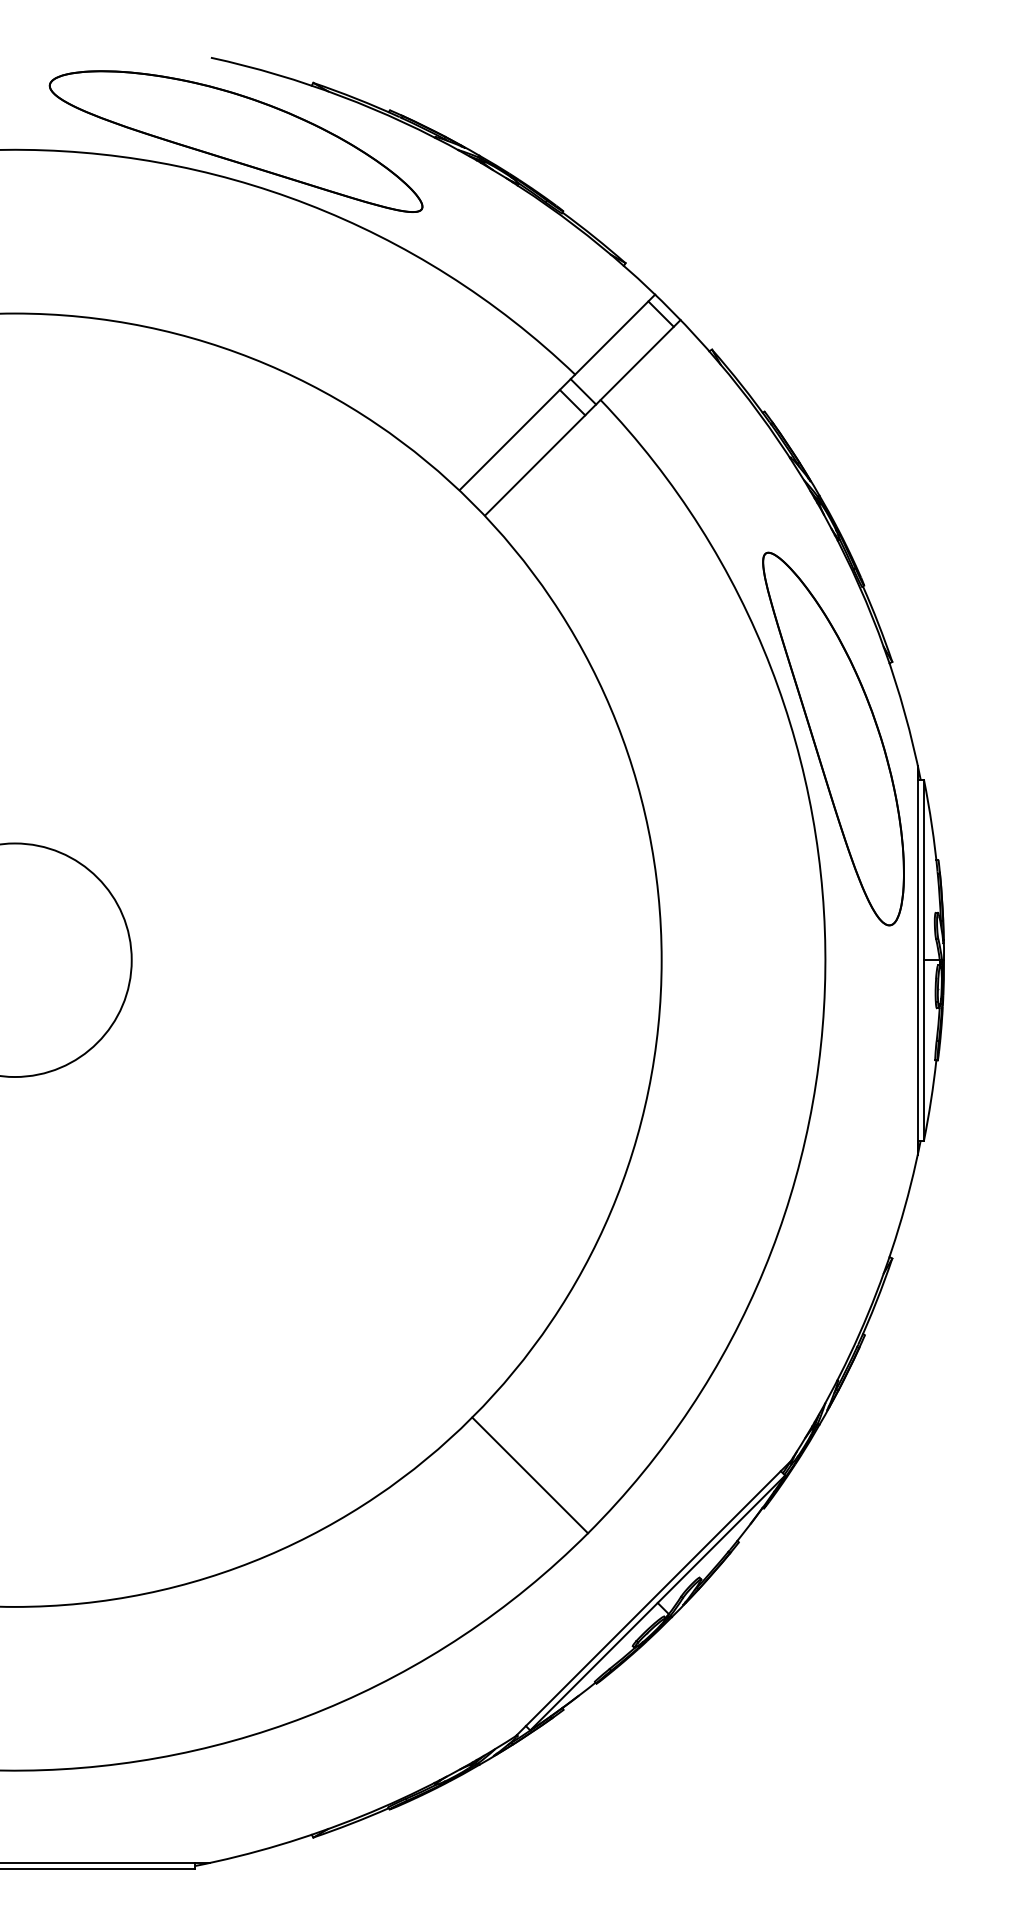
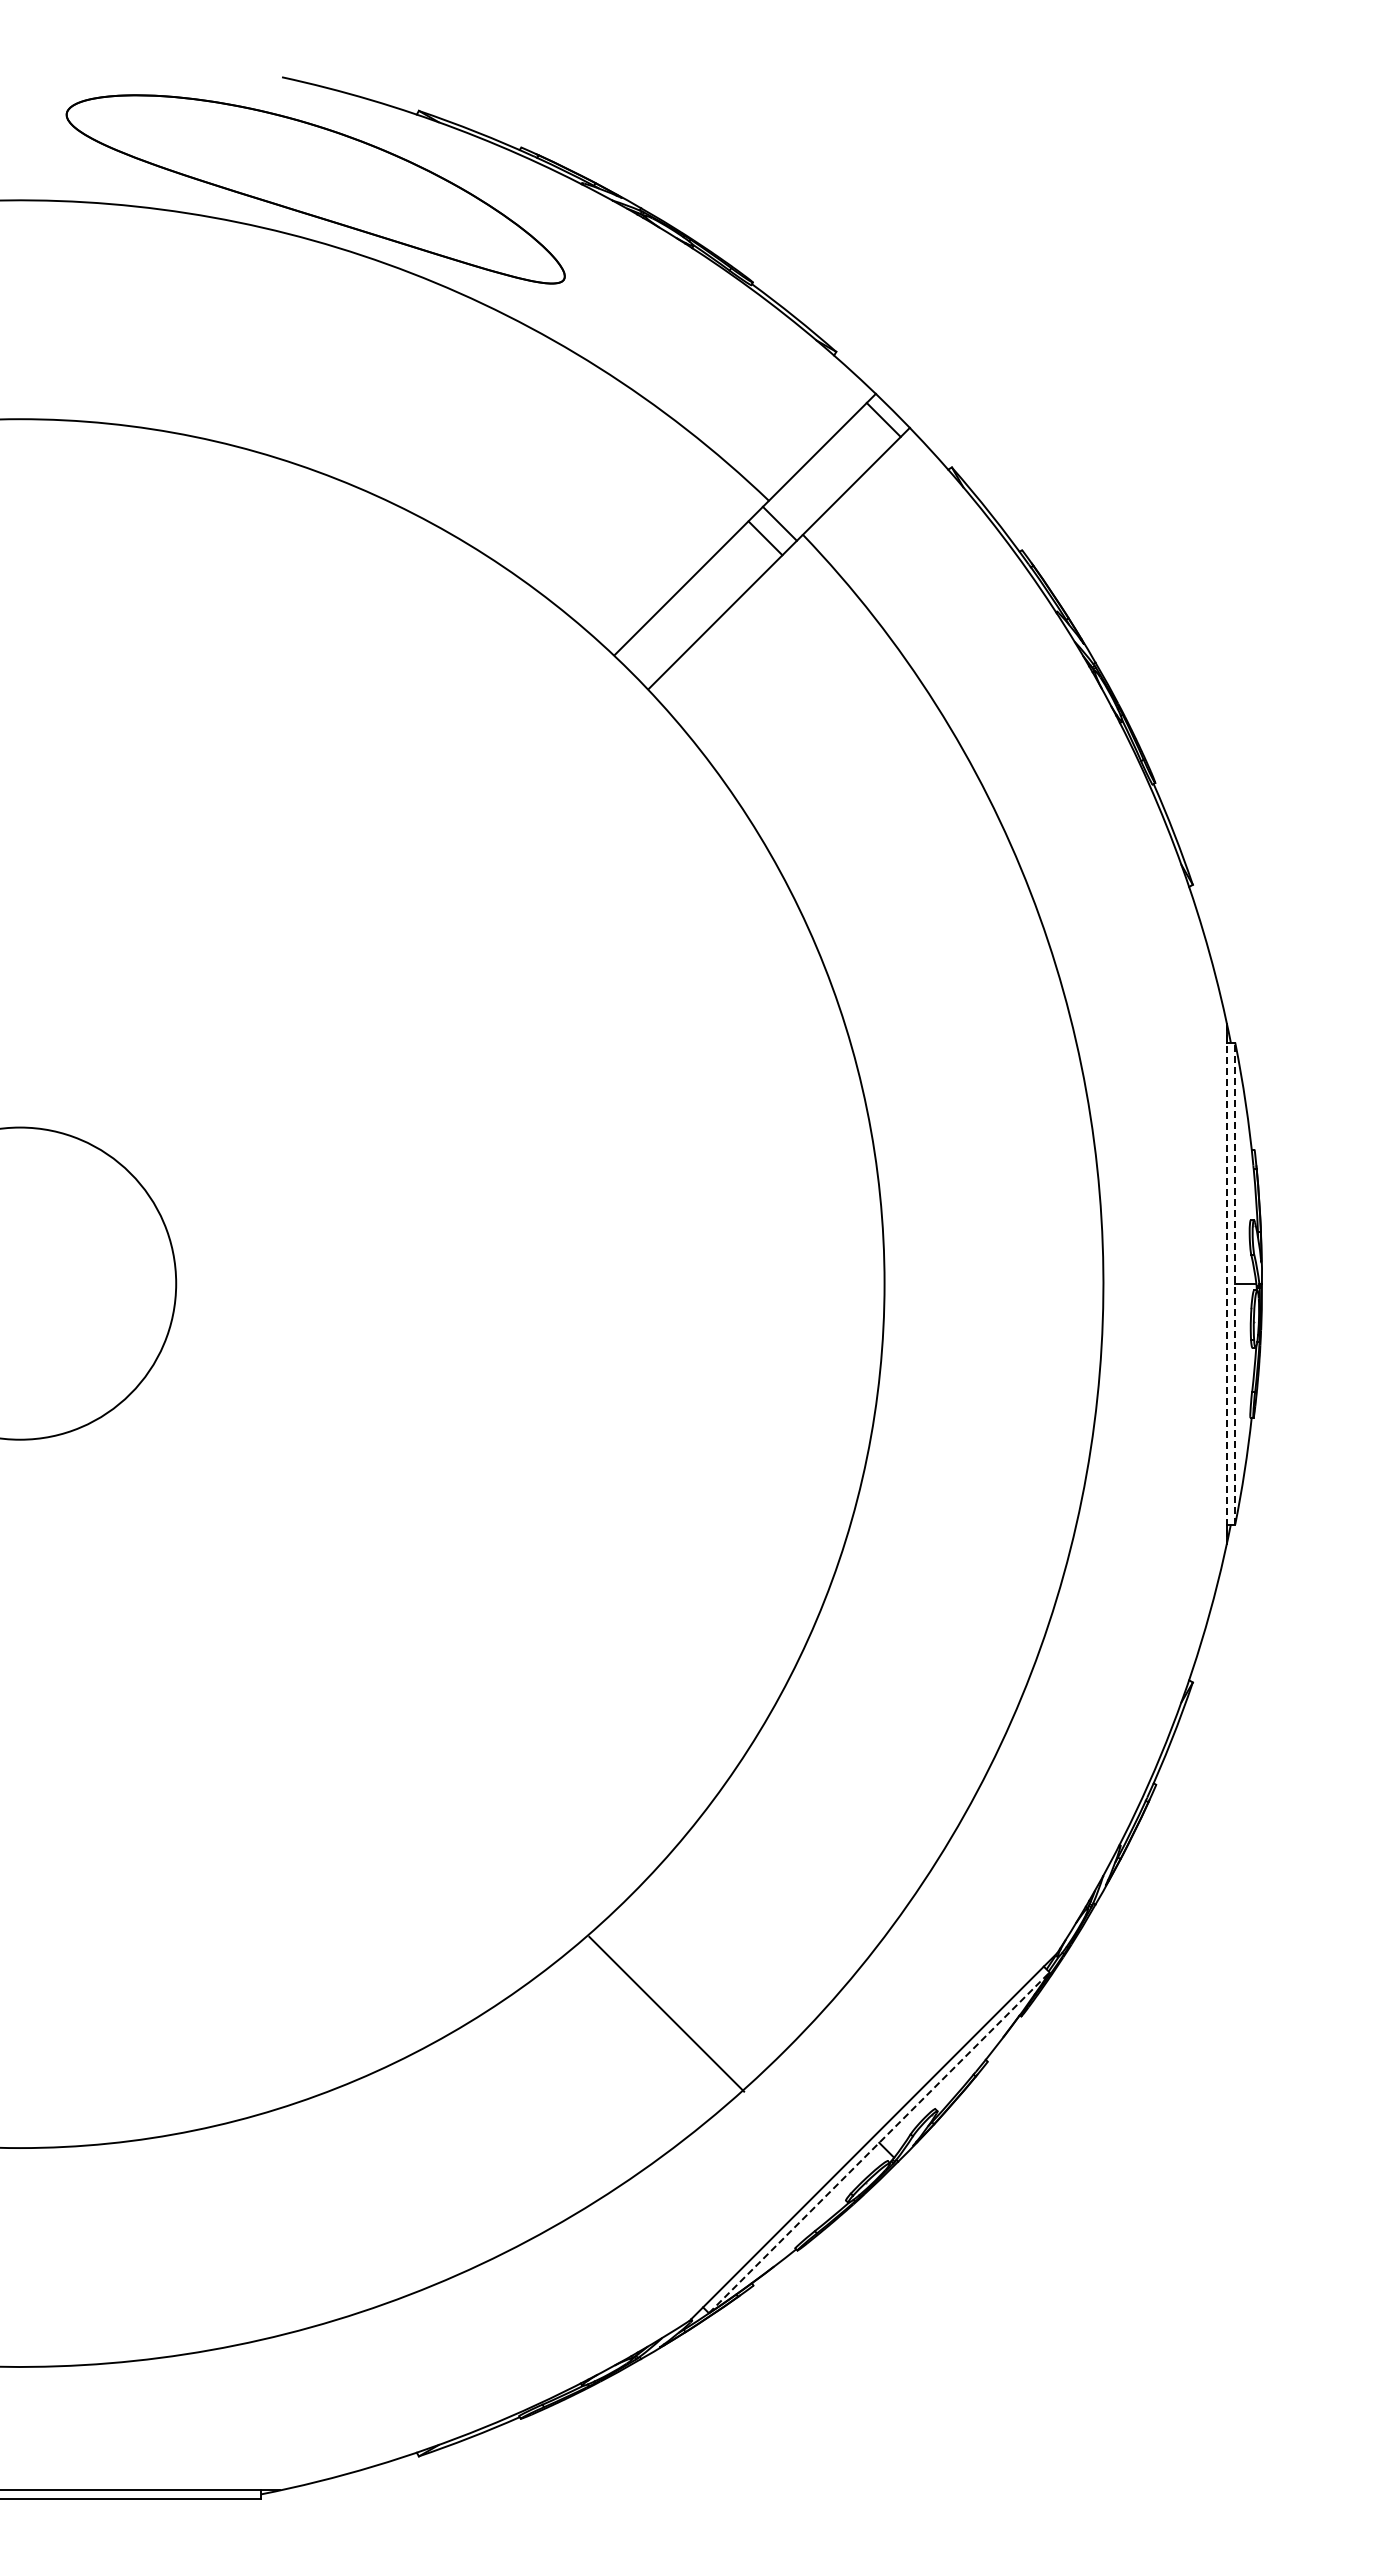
part: (833, 738) -> (1114, 987), removed
line: (917, 960) -> (1226, 1284), solid -> dashed
line: (924, 960) -> (1235, 1283), solid -> dashed
line: (529, 1474) -> (666, 2013), moved
line: (657, 1602) -> (879, 2142), solid -> dashed

